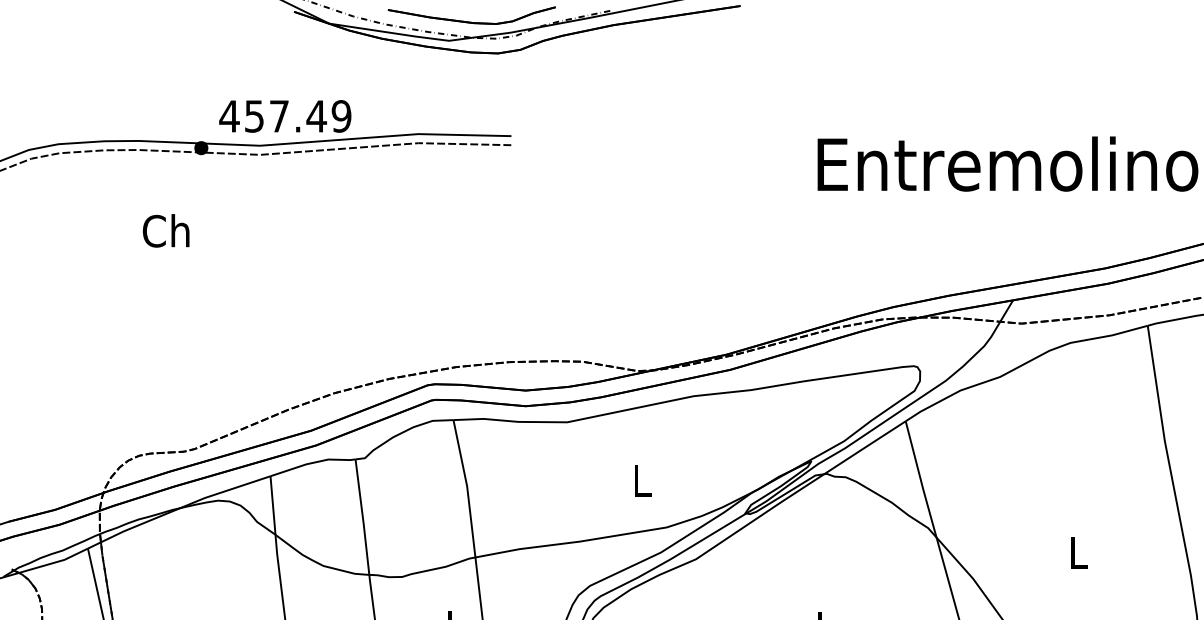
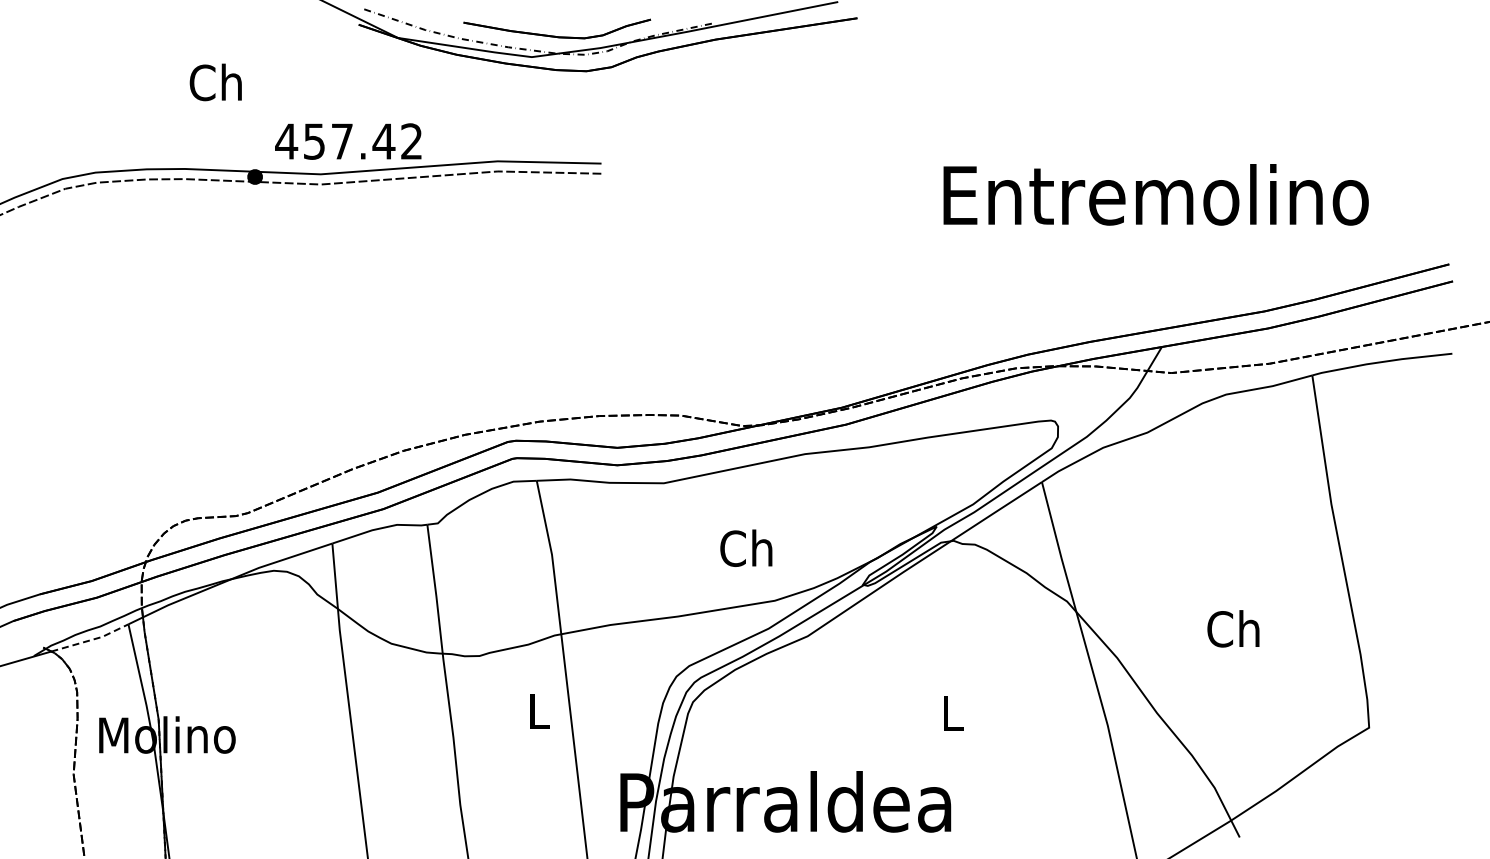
text: (341, 116) -> (411, 141), 457.49 -> 457.42
text: (165, 230) -> (215, 82), moved
text: (641, 479) -> (746, 547), L -> Ch
text: (1077, 552) -> (1233, 628), L -> Ch
line: (54, 563) -> (91, 640), solid -> dashed

